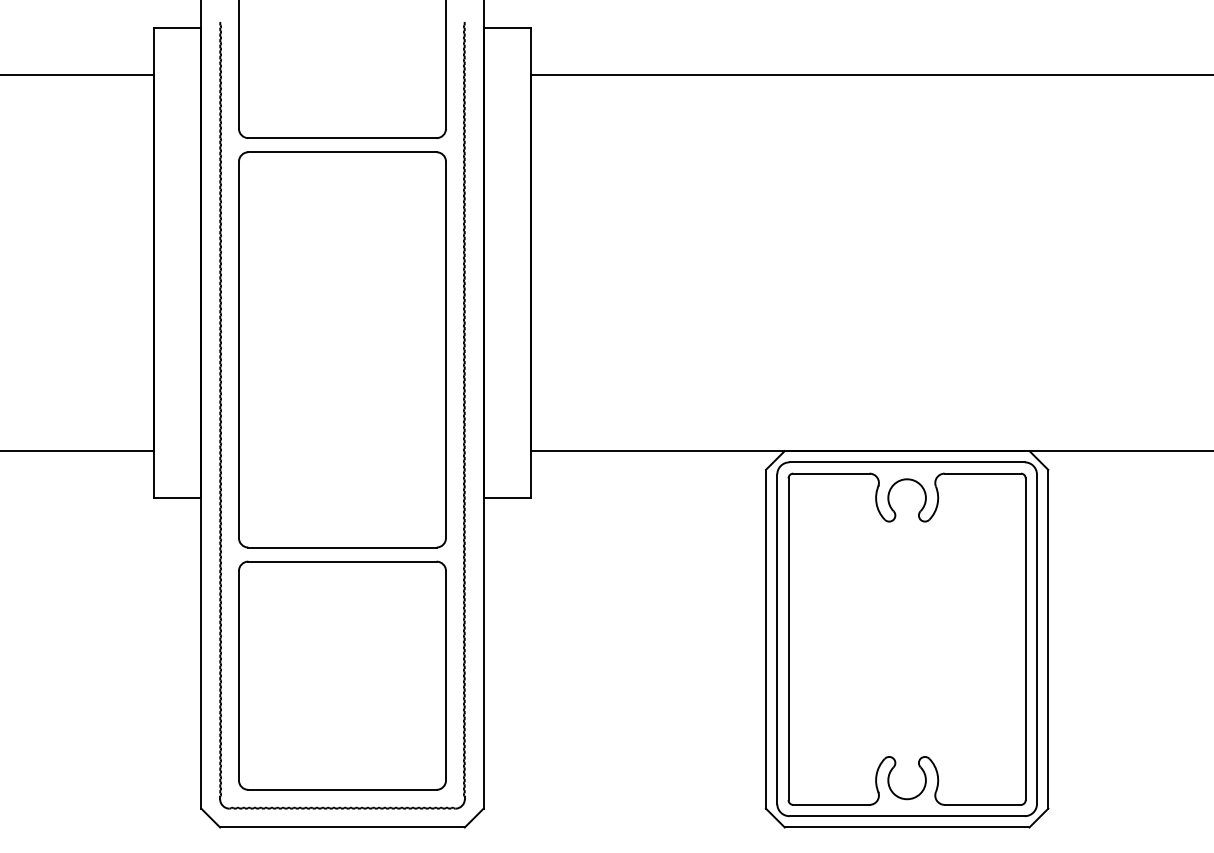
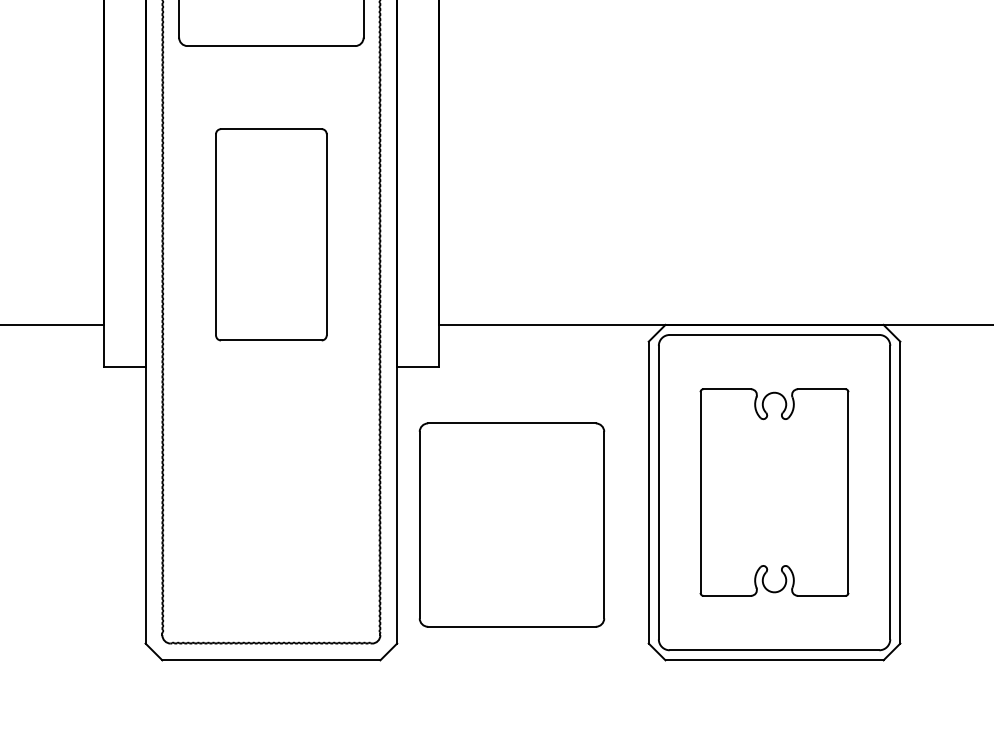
part: (342, 349) -> (271, 234), size x0.6
part: (906, 638) -> (773, 491), size x0.7
part: (342, 675) -> (511, 524), moved

